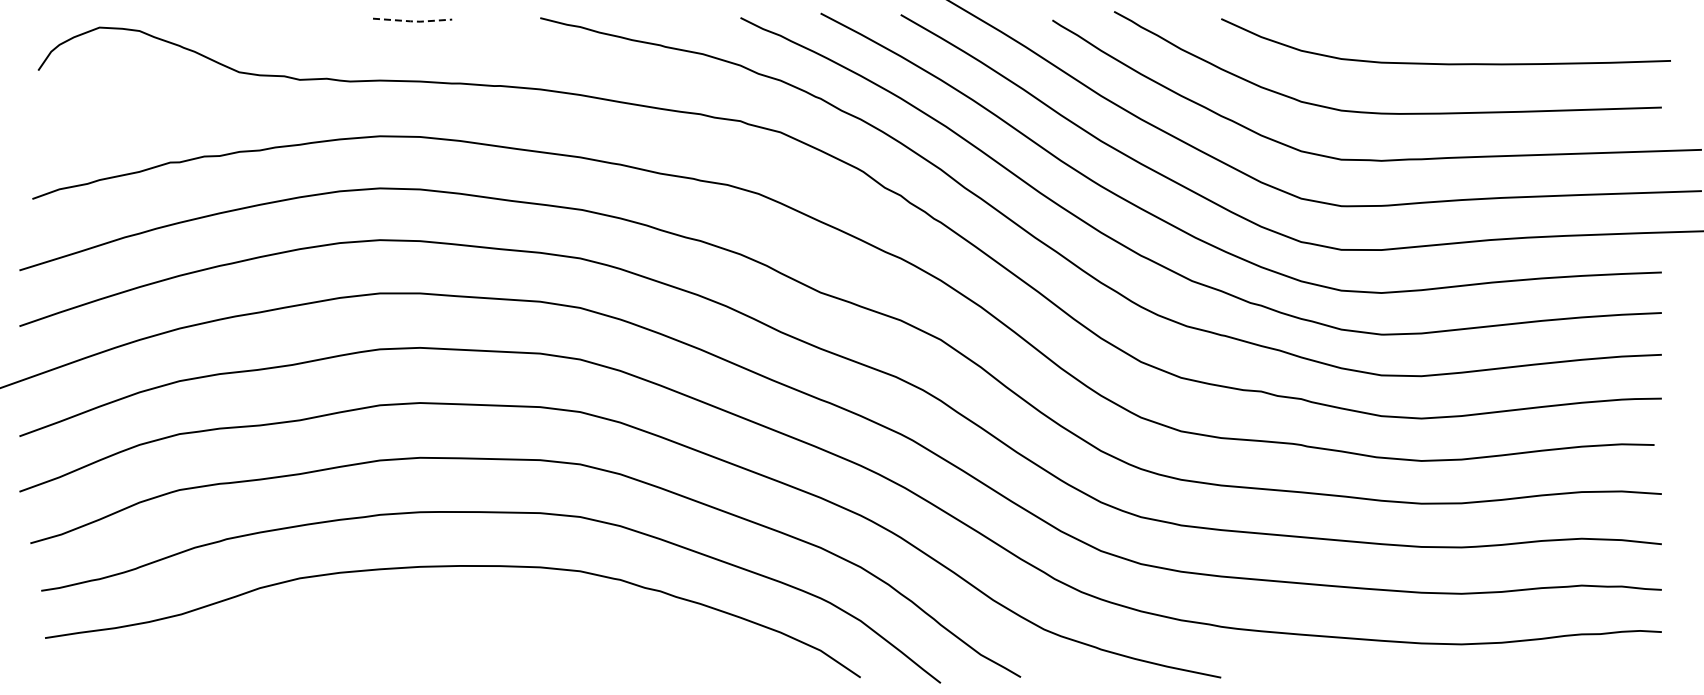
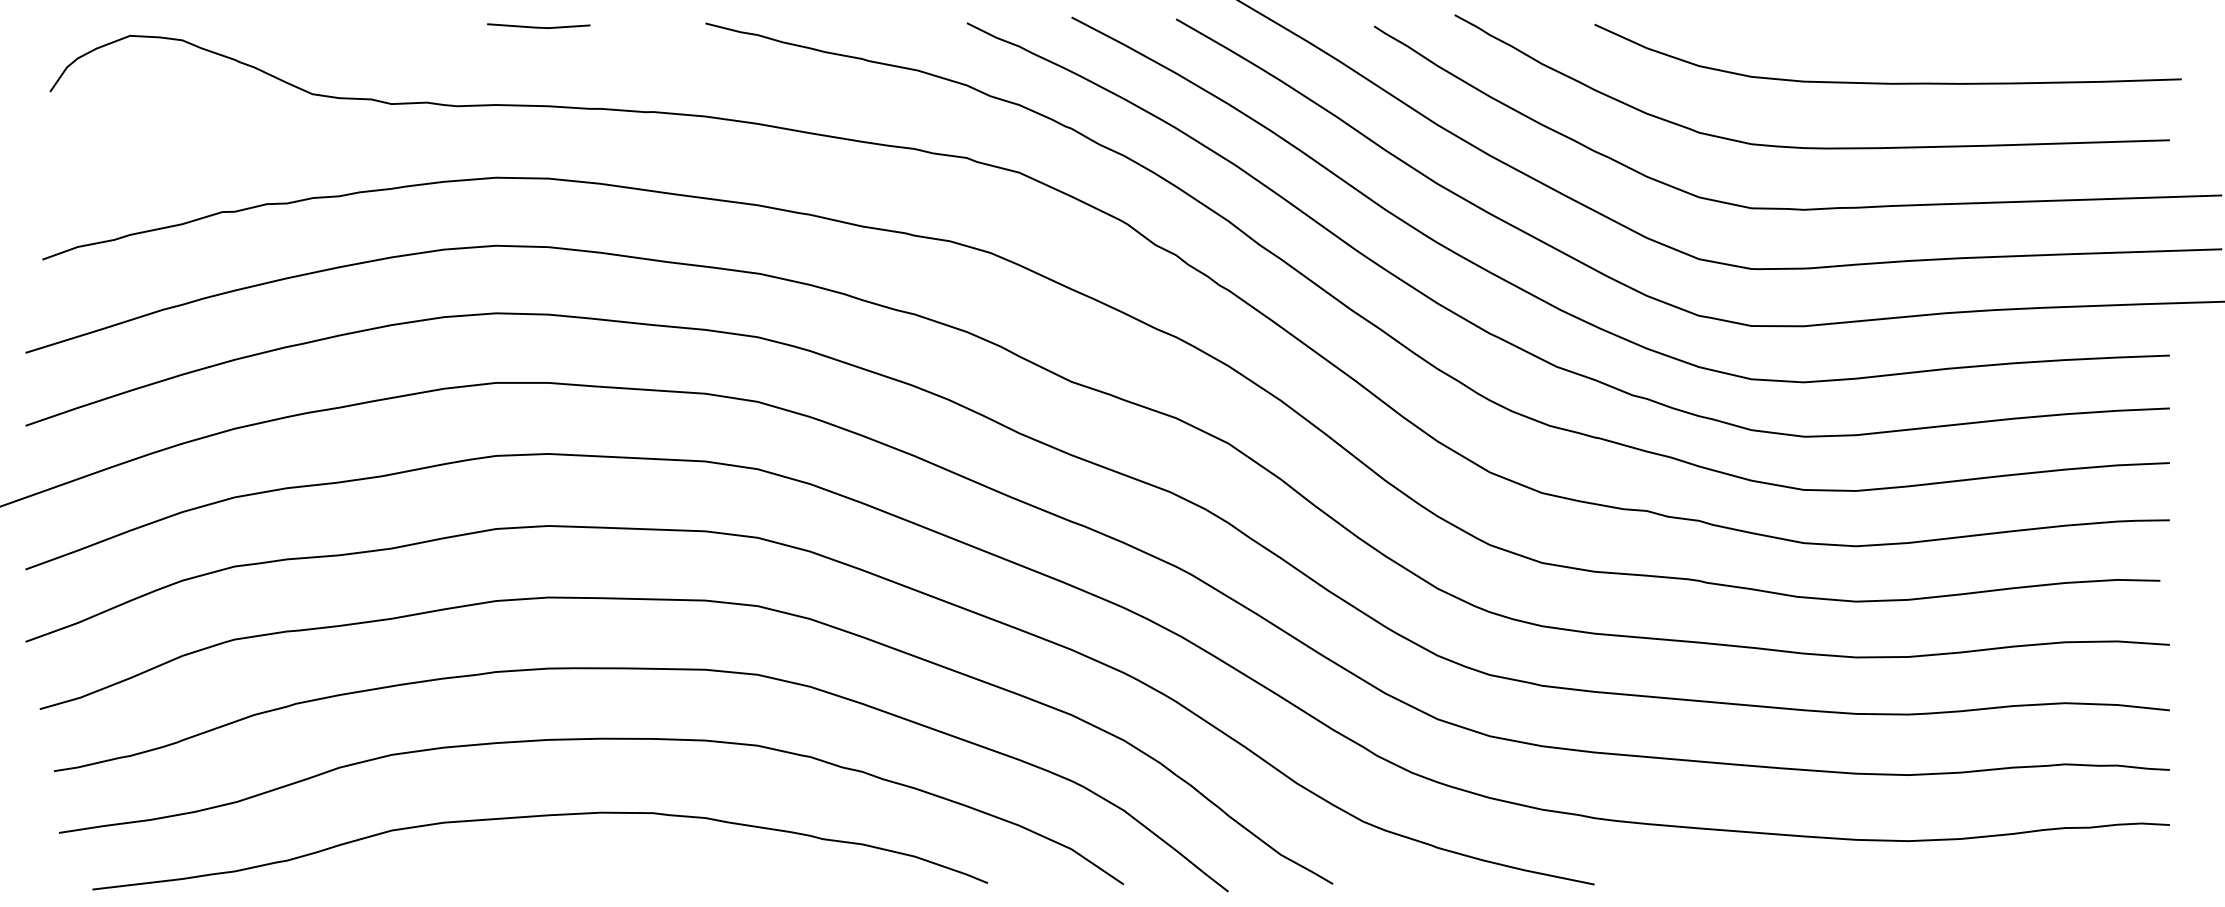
line: (413, 21) -> (539, 27), dashed -> solid
curve: (411, 626) -> (537, 817), added

